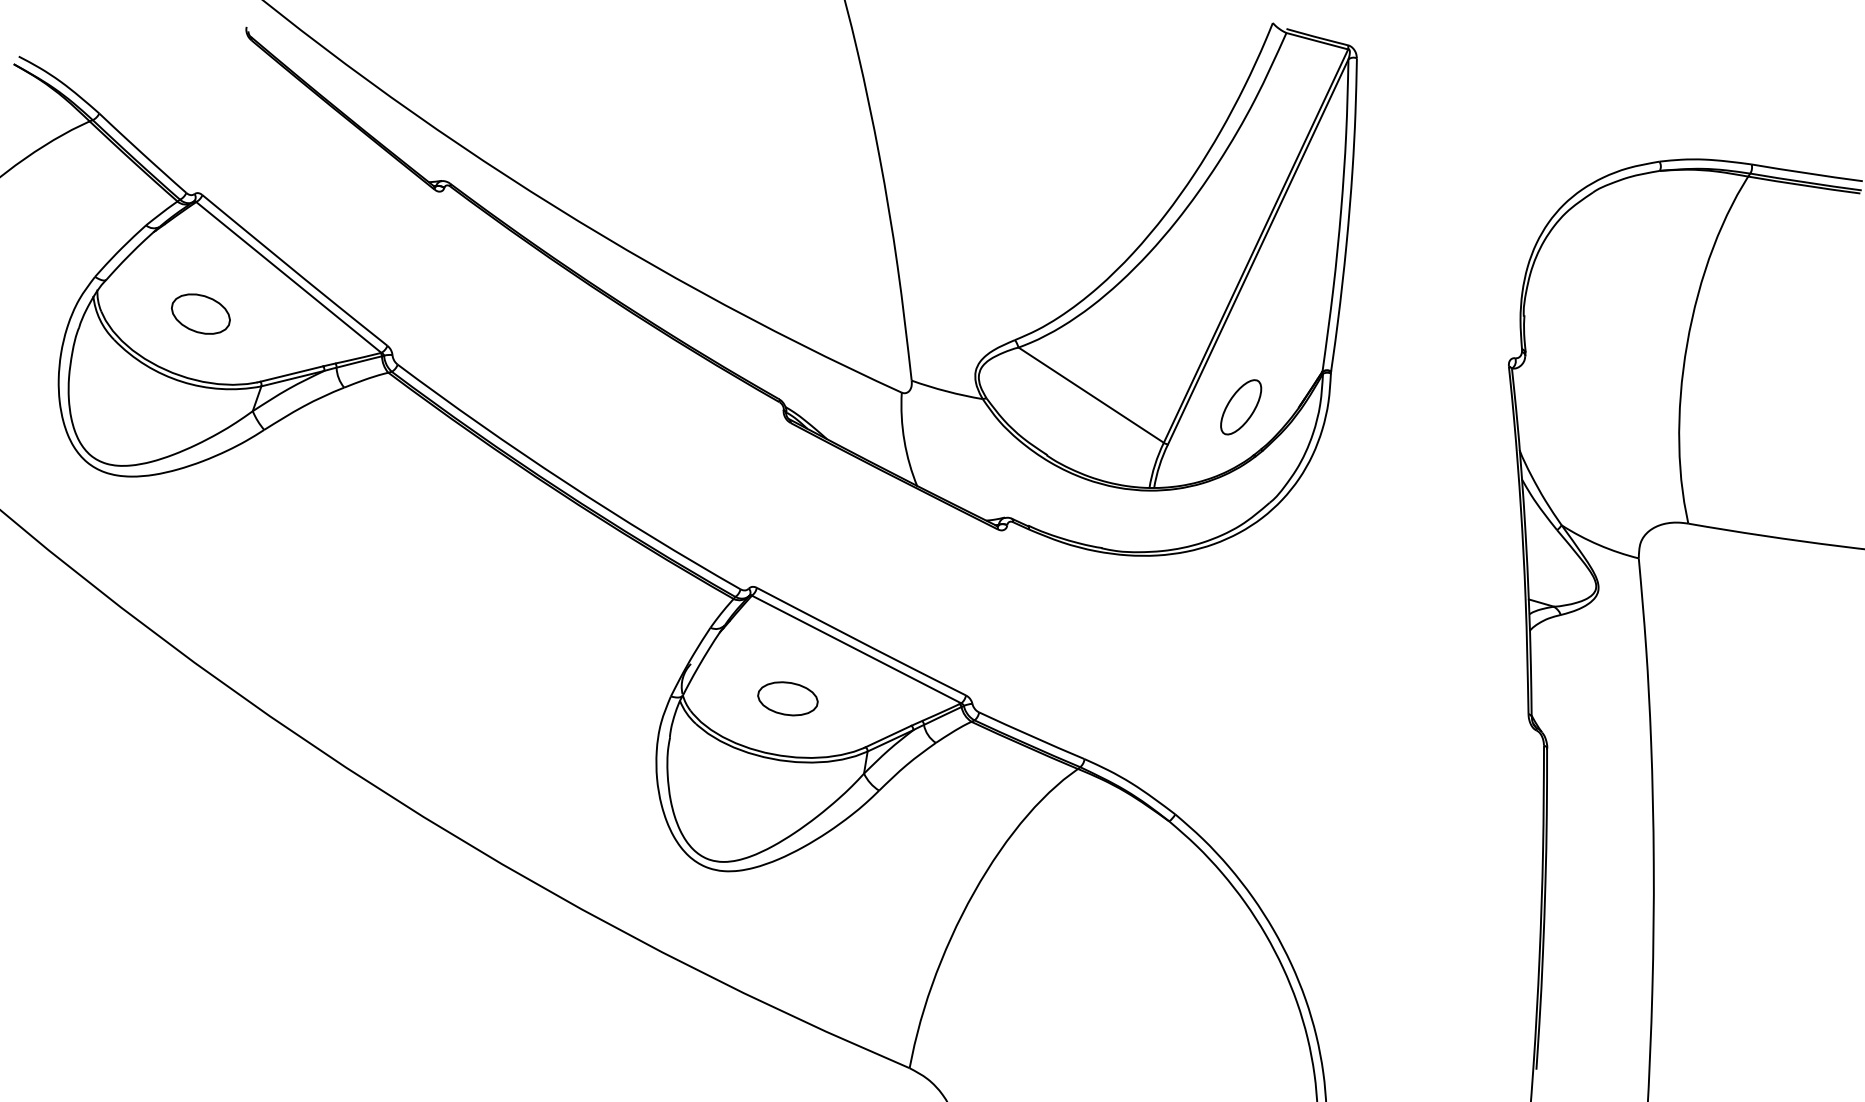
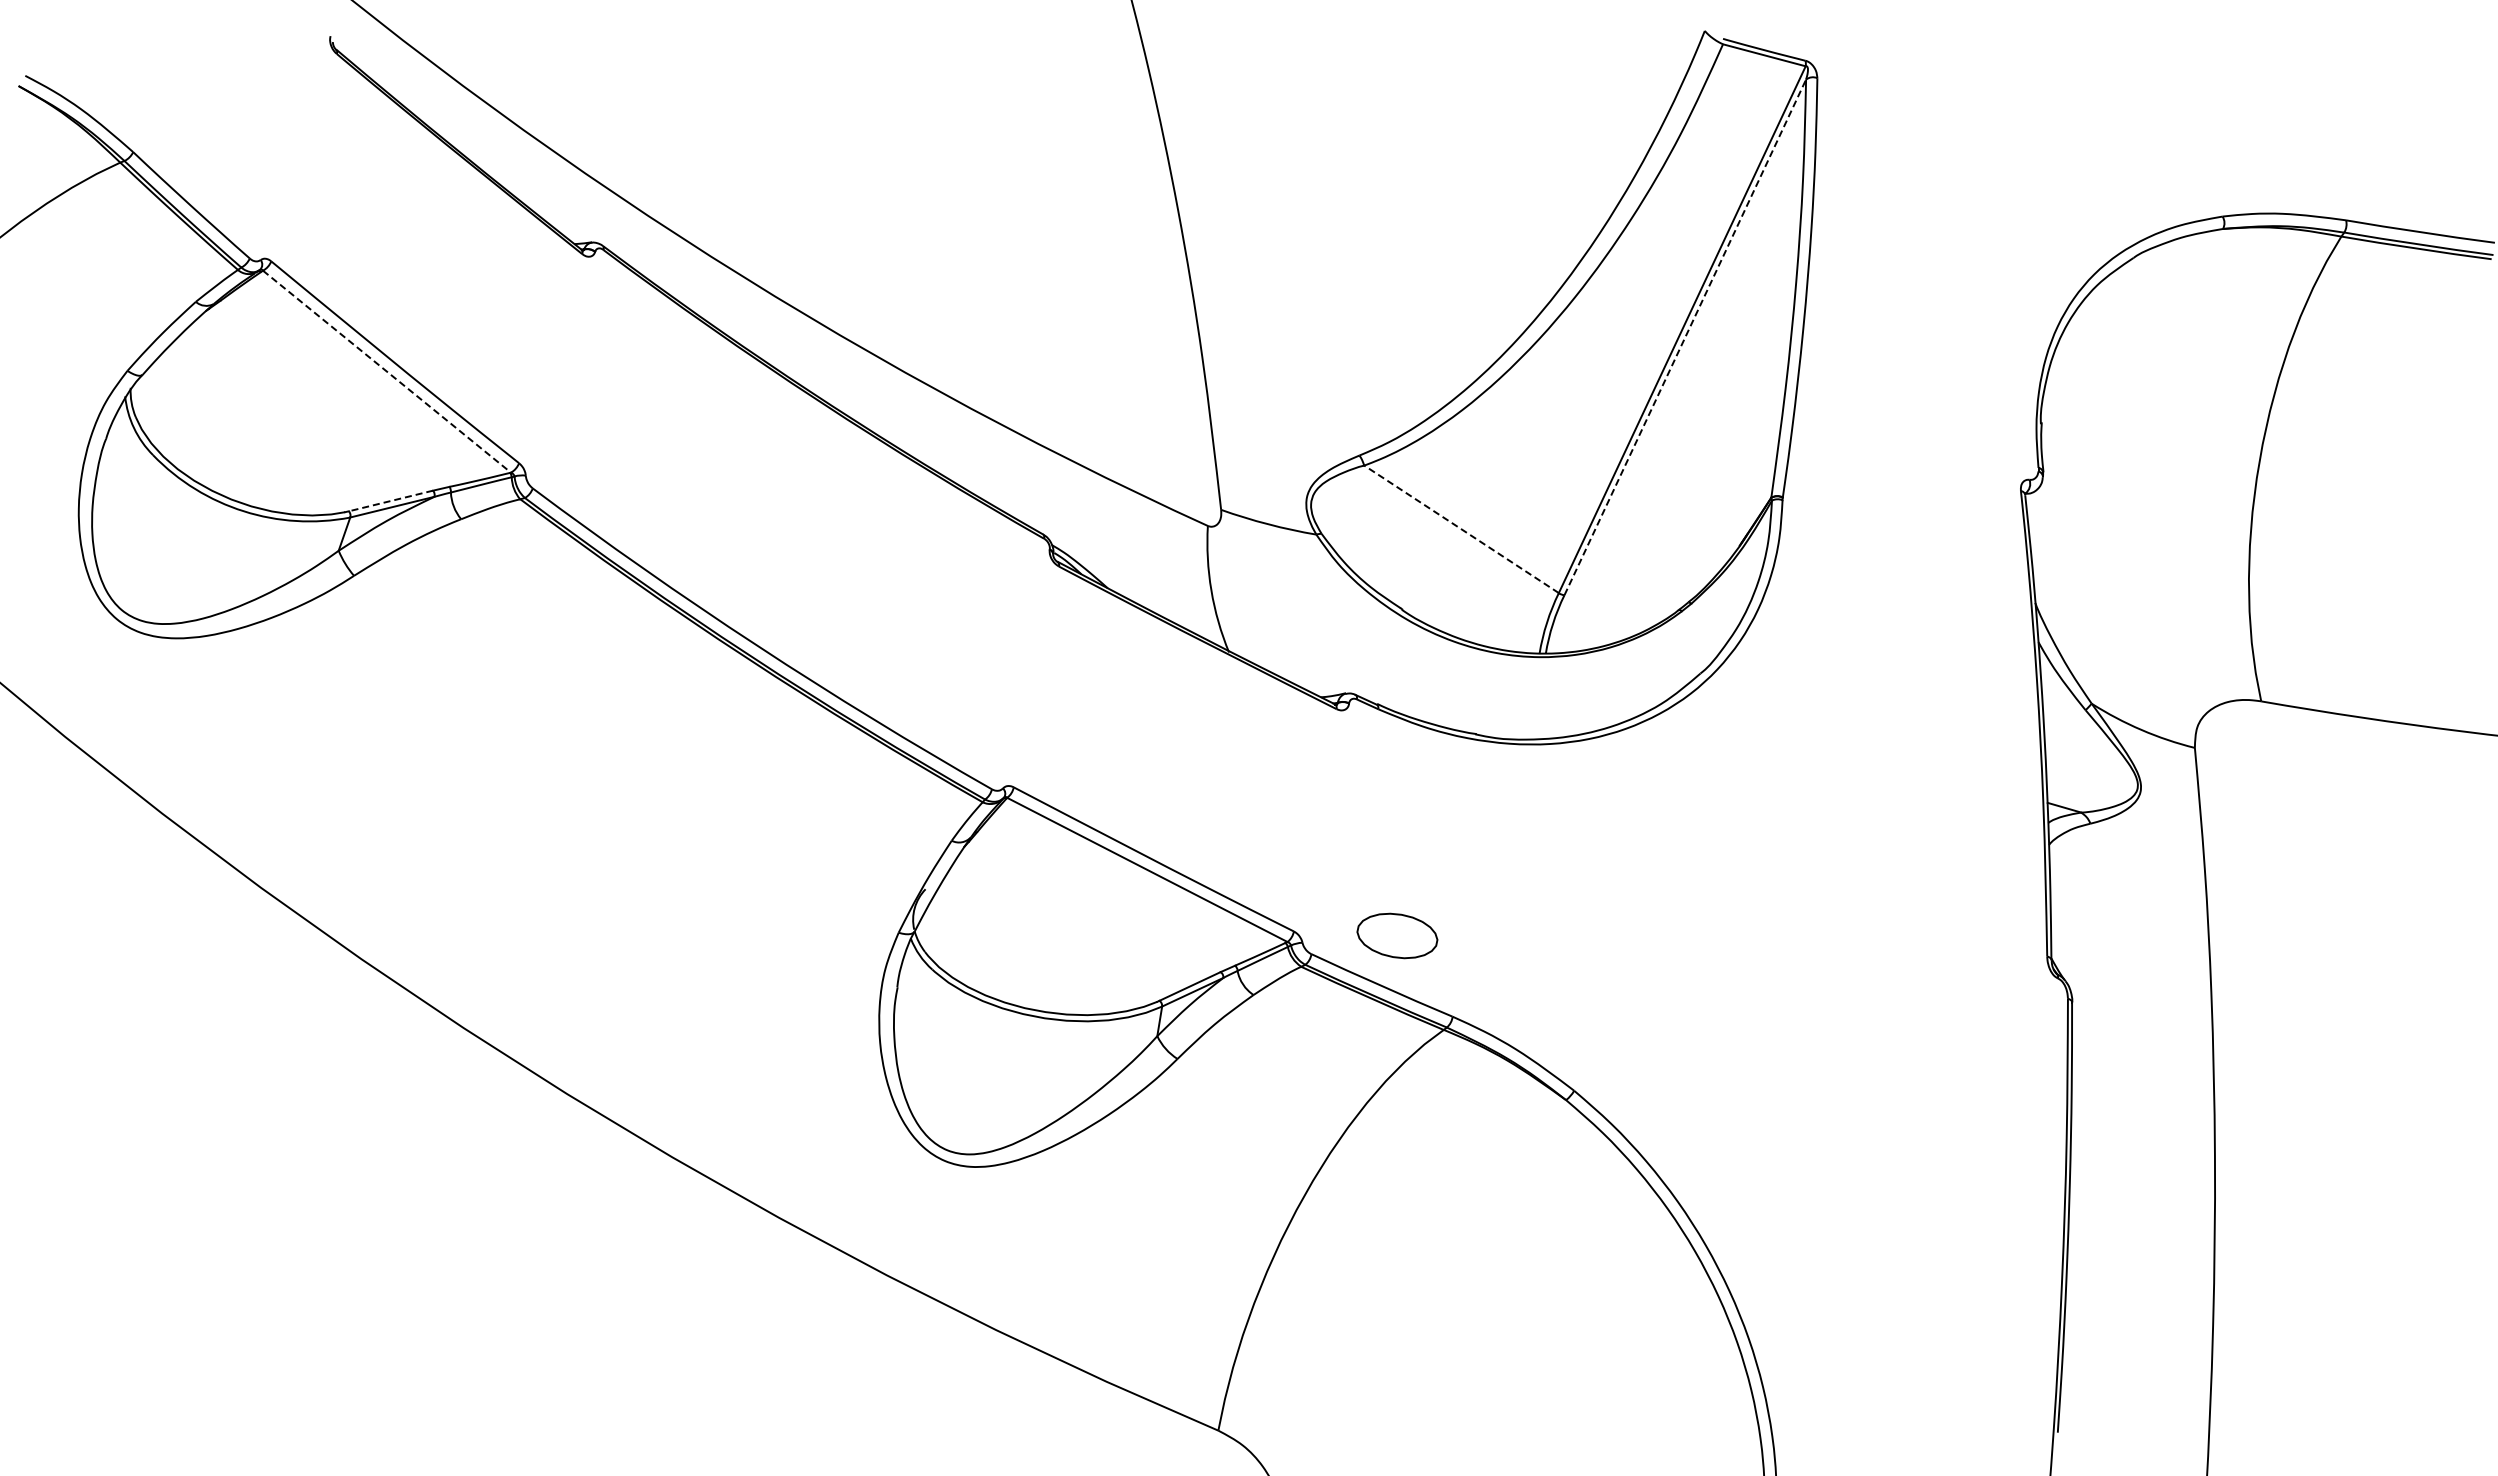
line: (1258, 251) -> (1685, 337), solid -> dashed
line: (289, 277) -> (387, 371), solid -> dashed
part: (201, 313) -> (269, 420), removed
line: (291, 374) -> (390, 501), solid -> dashed
line: (1091, 395) -> (1461, 529), solid -> dashed
part: (1241, 407) -> (1662, 545), removed
part: (788, 698) -> (1397, 935), moved

